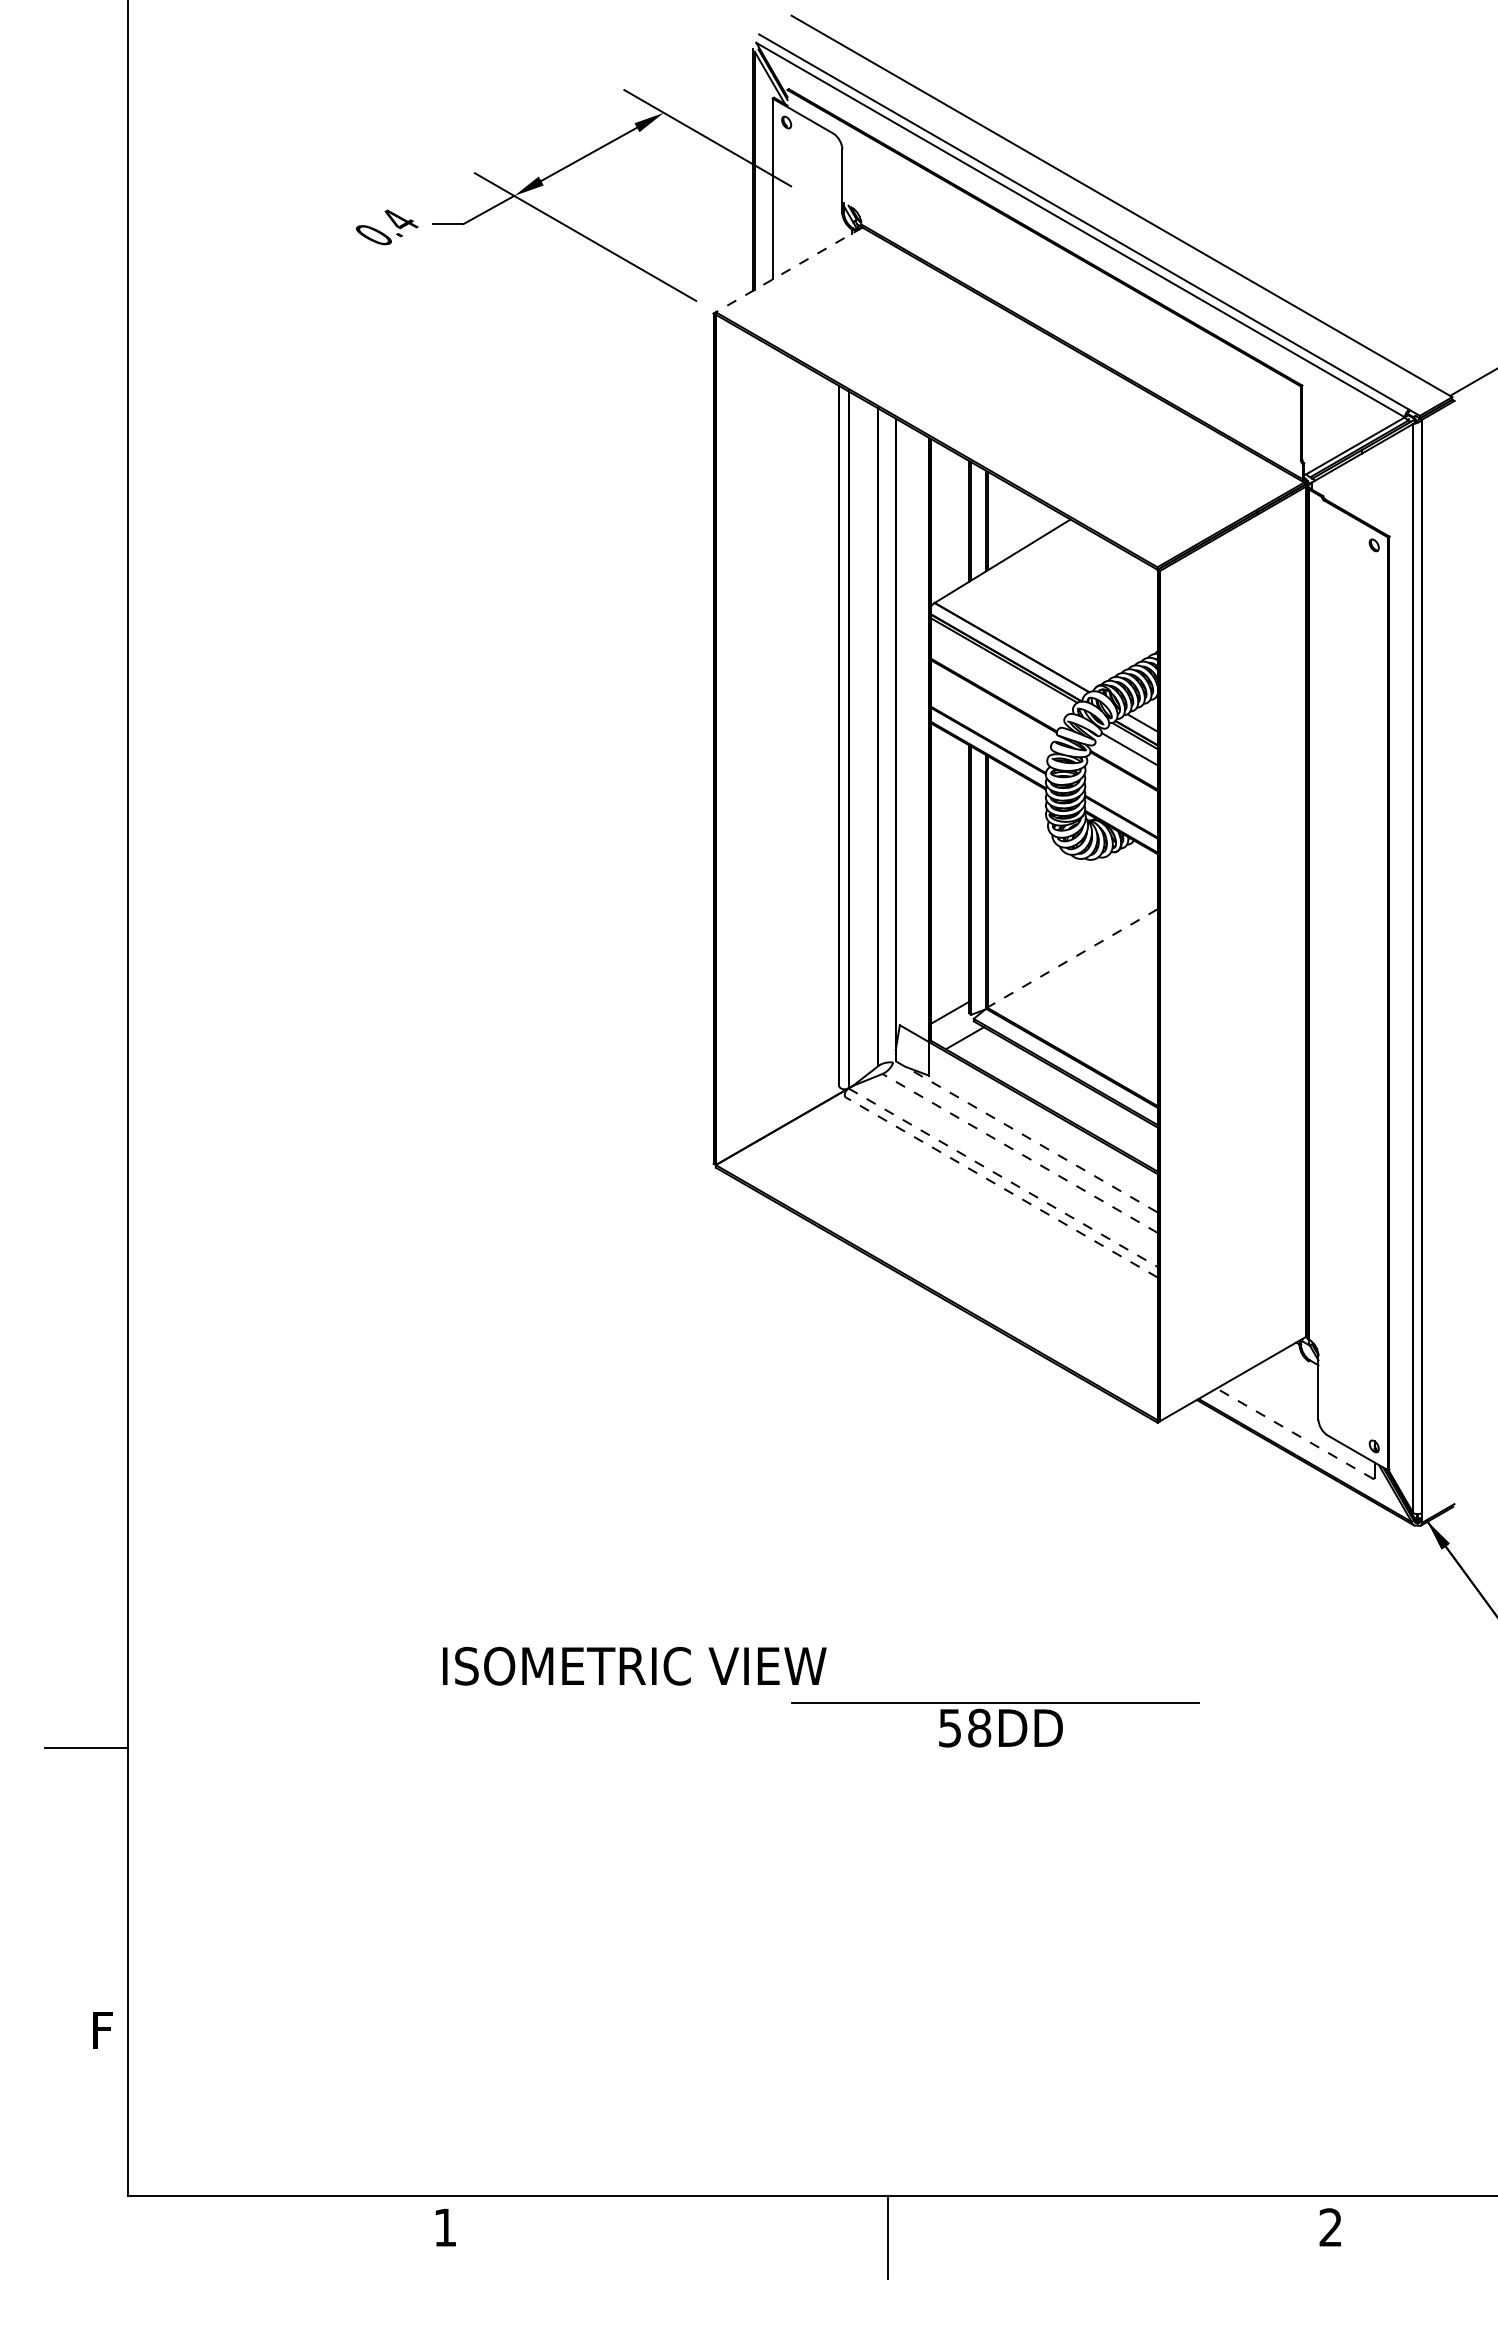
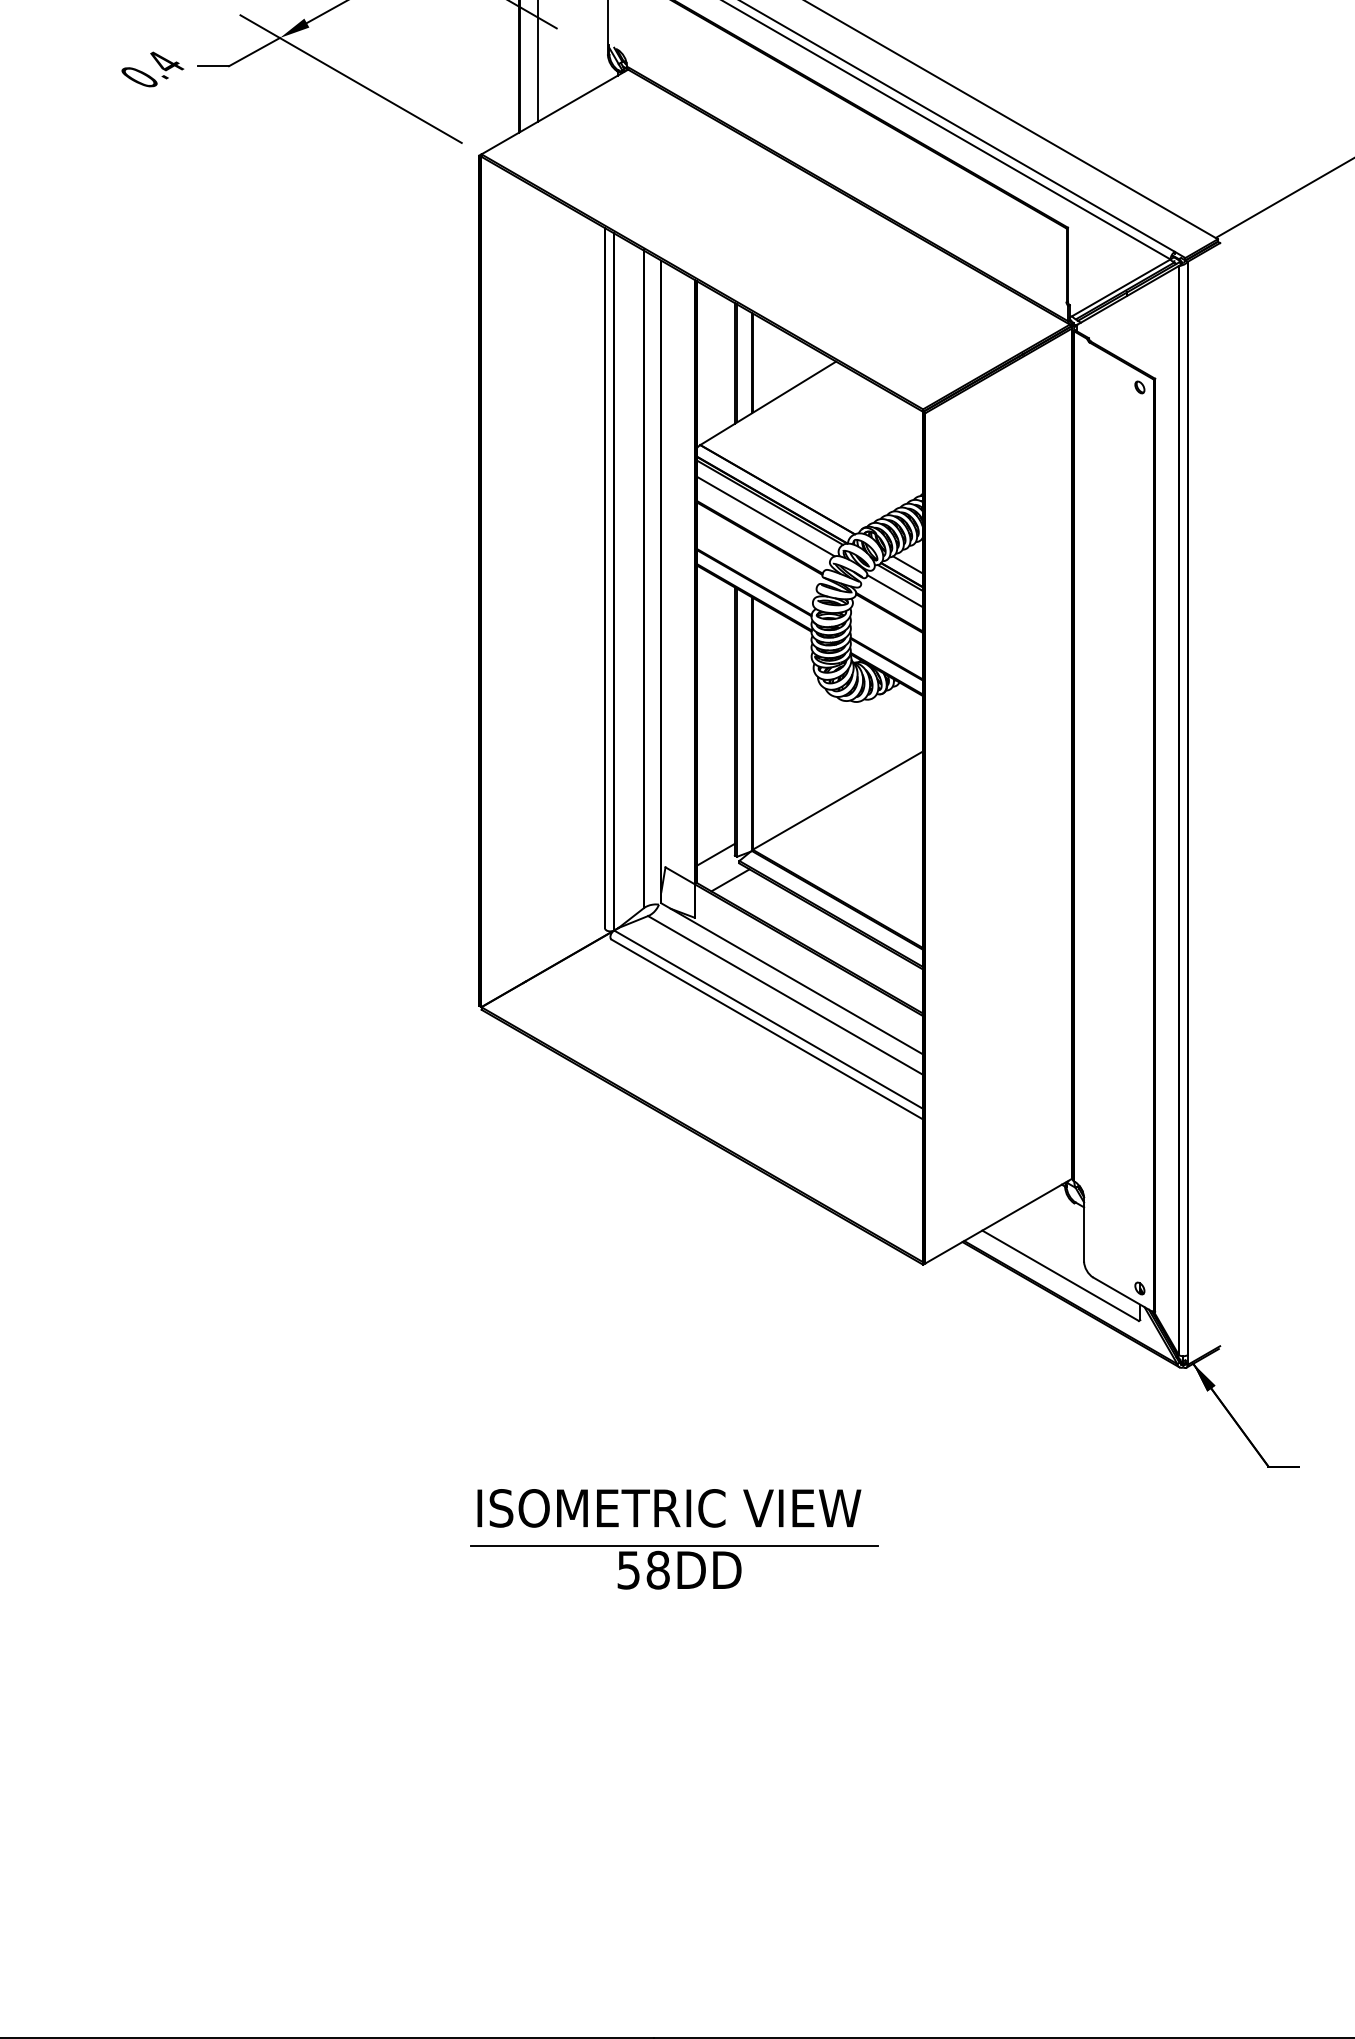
line: (789, 269) -> (555, 111), dashed -> solid
line: (1000, 674) -> (766, 516), added
line: (1072, 958) -> (838, 800), dashed -> solid
line: (1027, 1137) -> (793, 979), dashed -> solid
line: (1020, 1153) -> (786, 995), dashed -> solid
line: (1003, 1177) -> (769, 1019), dashed -> solid
line: (1001, 1187) -> (767, 1029), dashed -> solid
line: (1294, 1433) -> (1060, 1275), dashed -> solid
text: (634, 1665) -> (669, 1507), moved
part: (995, 1724) -> (674, 1566), moved

